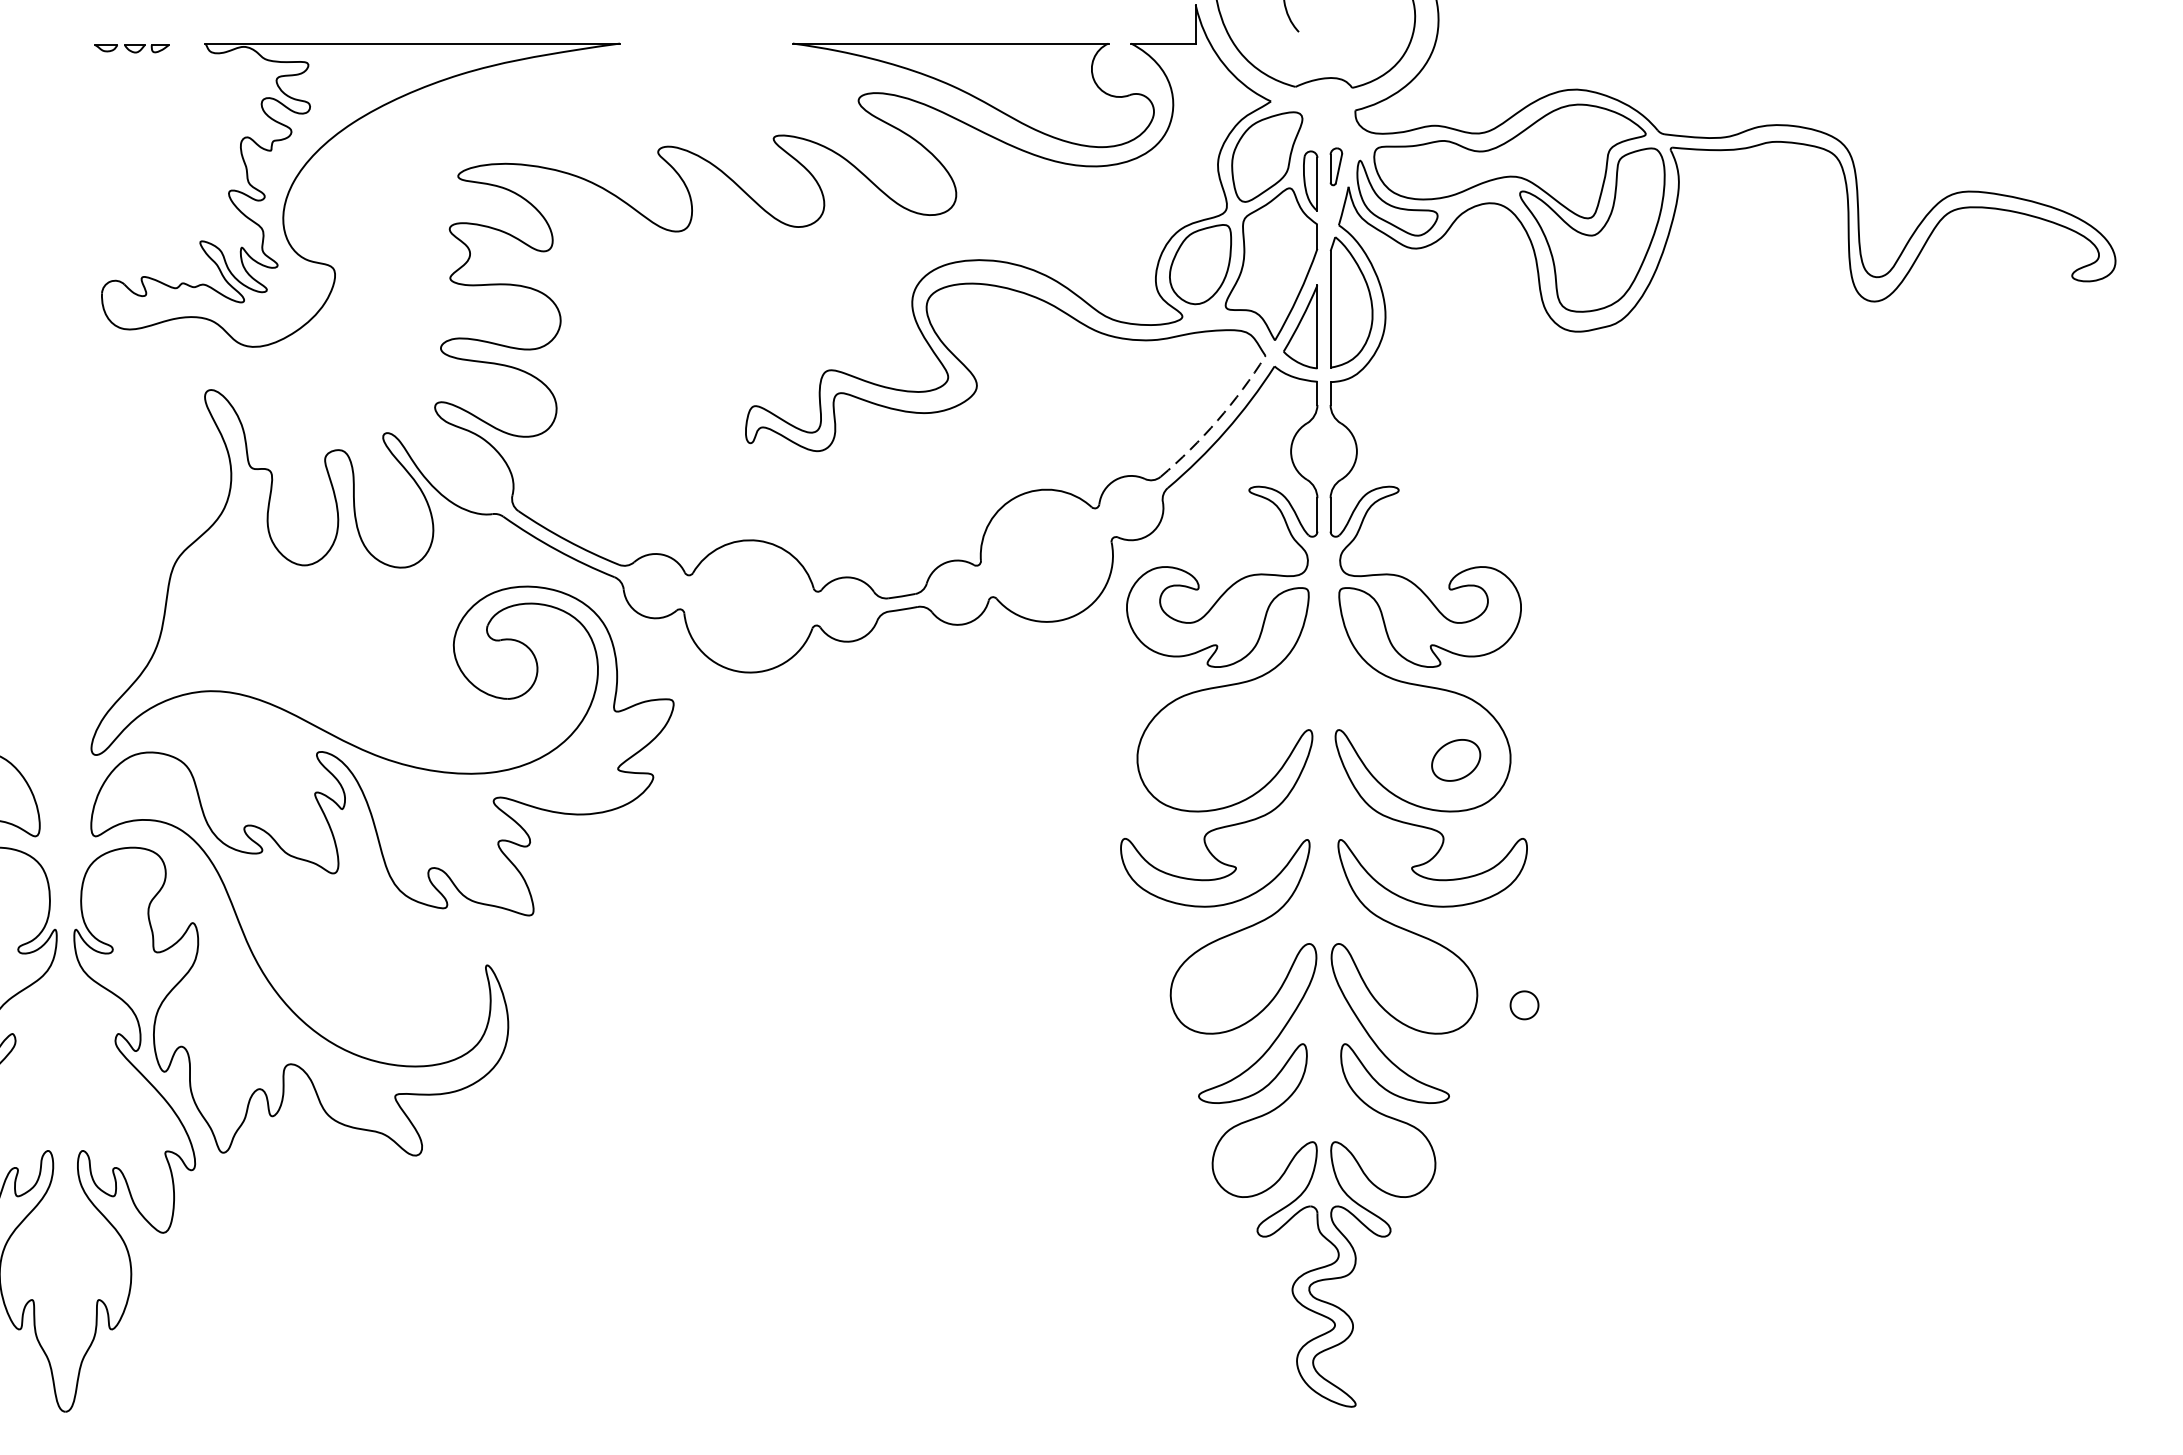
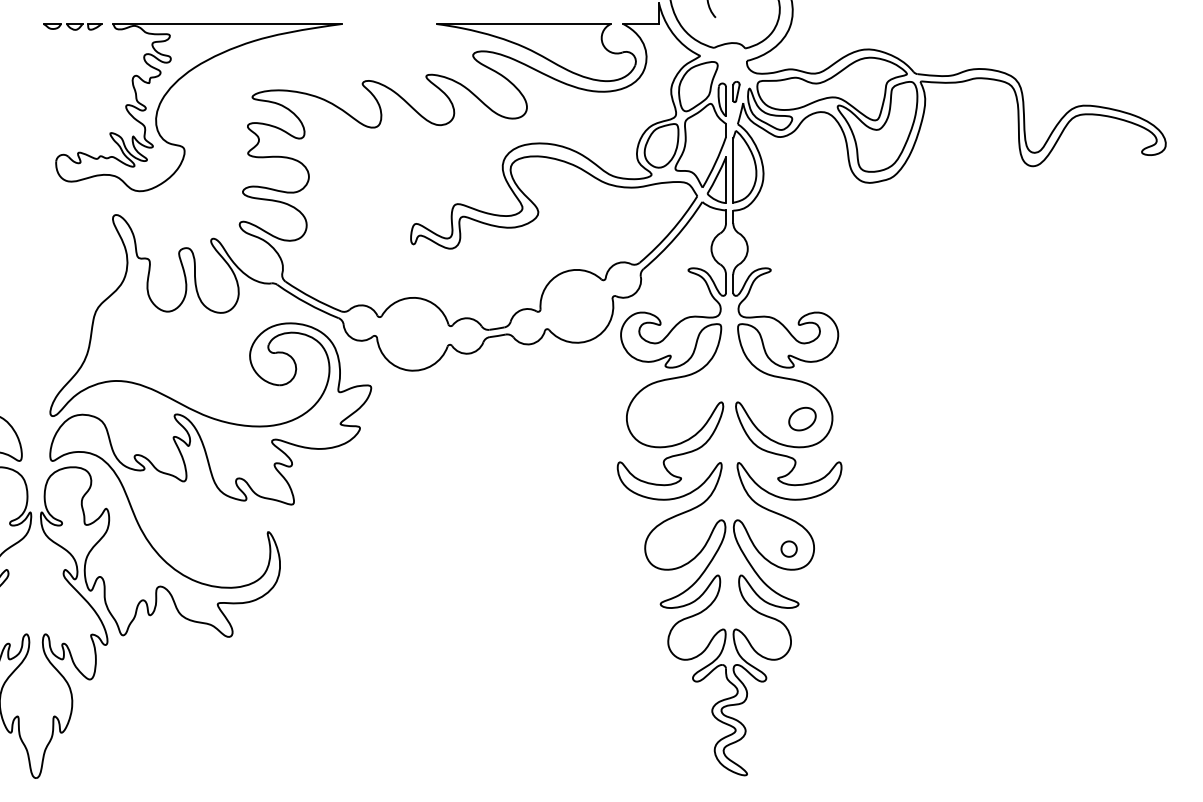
part: (131, 47) -> (72, 26), size x1.43
arc: (1218, 419) -> (671, 231), dashed -> solid
part: (1523, 1004) -> (788, 548), moved

